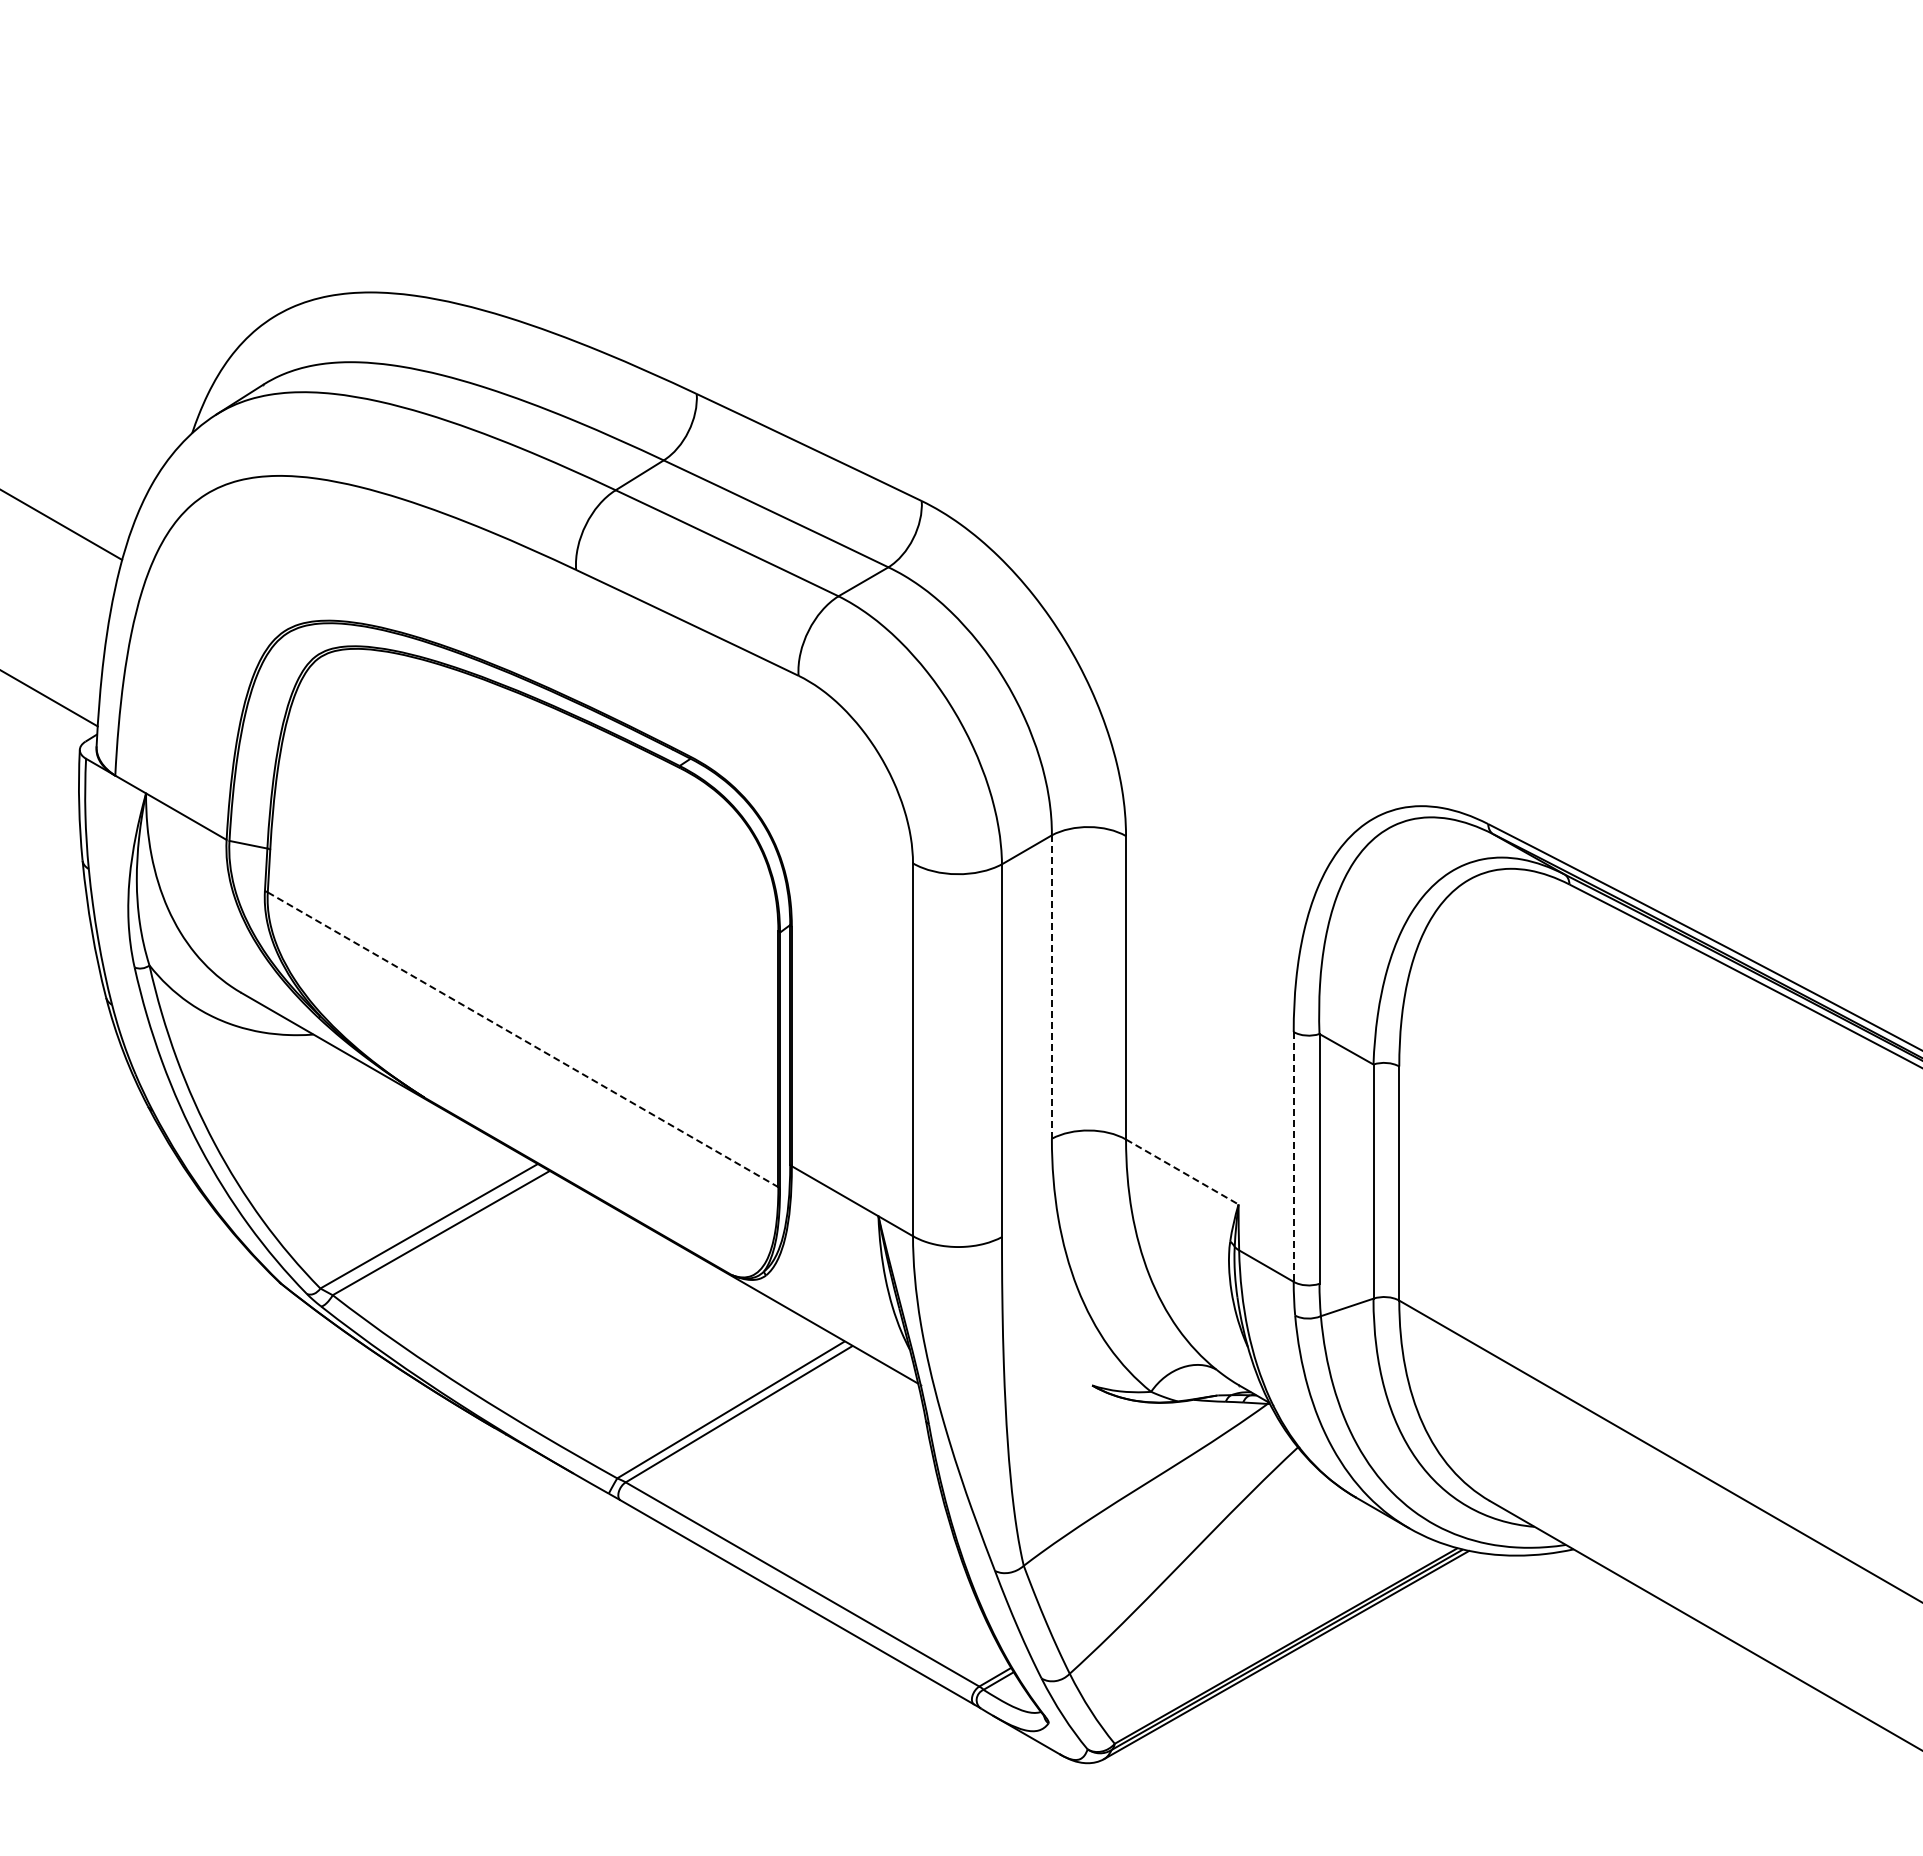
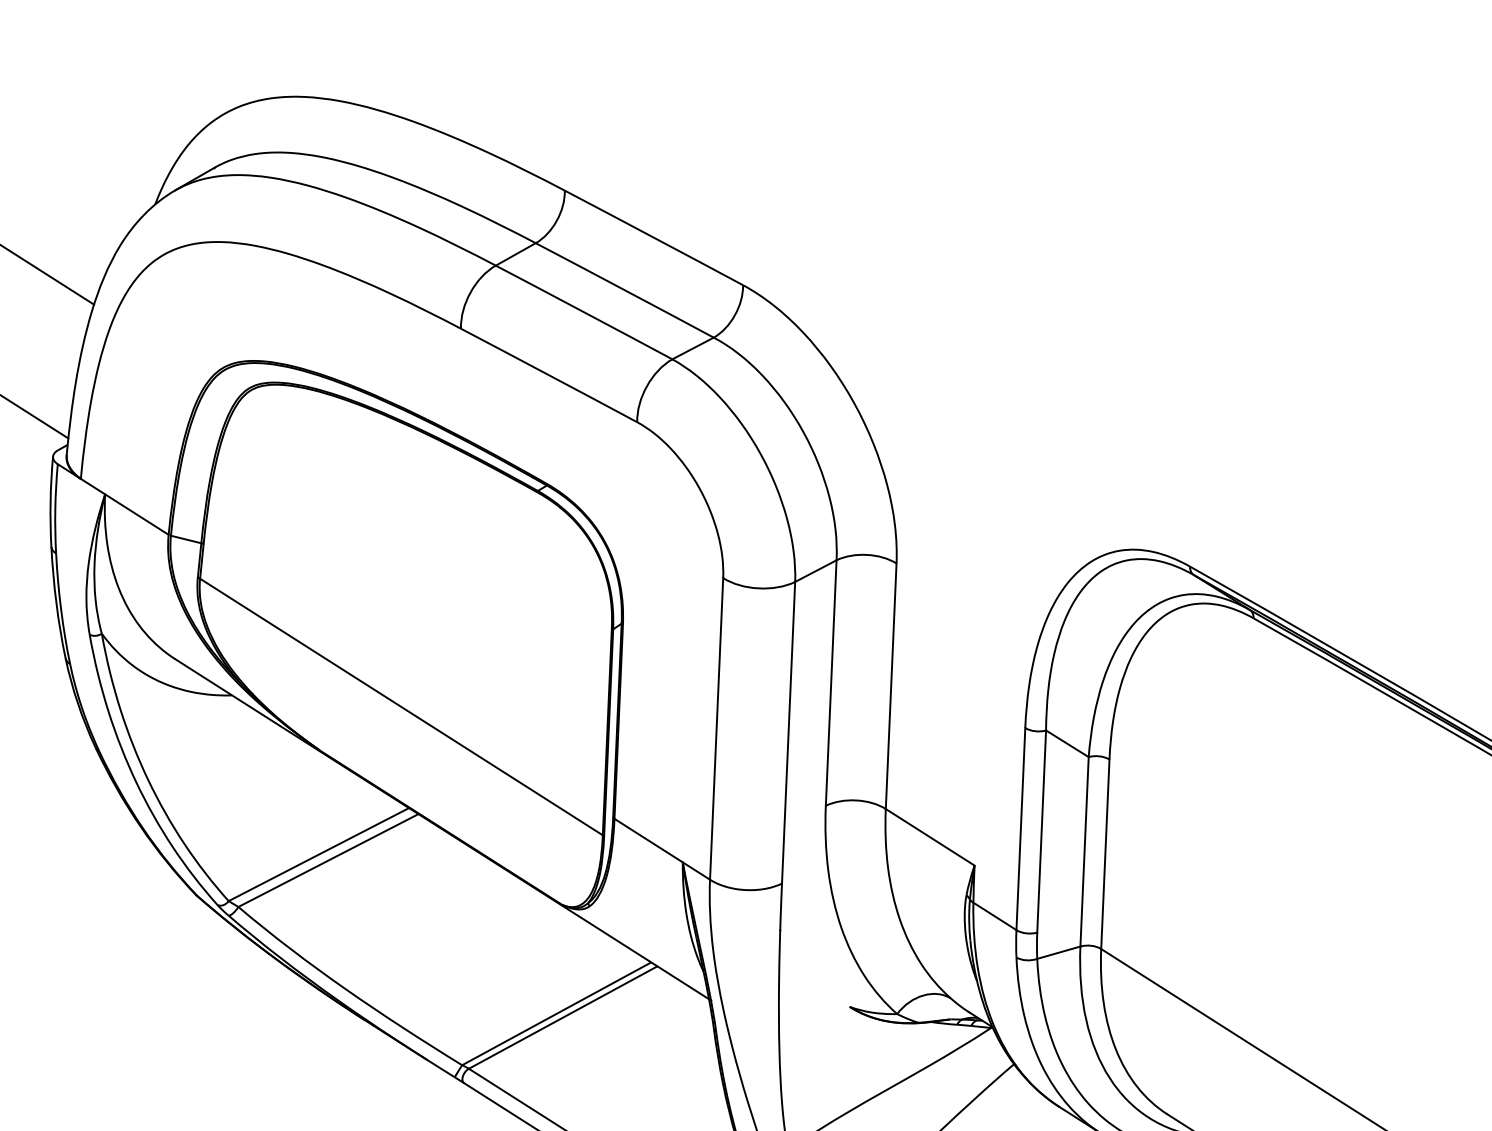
line: (1051, 987) -> (830, 683), dashed -> solid
line: (523, 1039) -> (401, 706), dashed -> solid
line: (1293, 1156) -> (1020, 828), dashed -> solid
line: (1182, 1172) -> (930, 837), dashed -> solid

